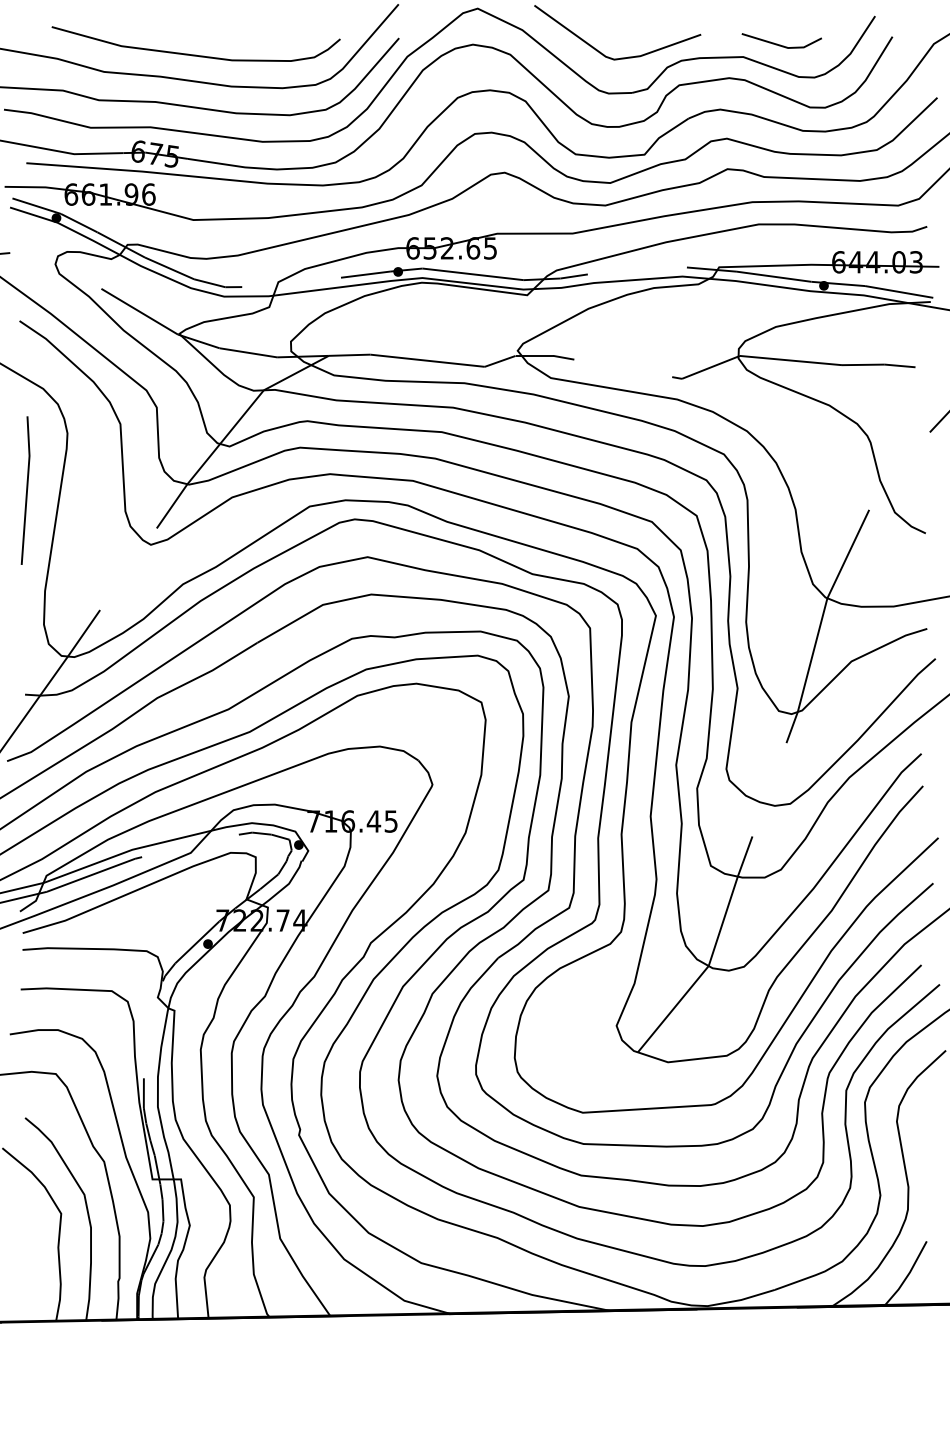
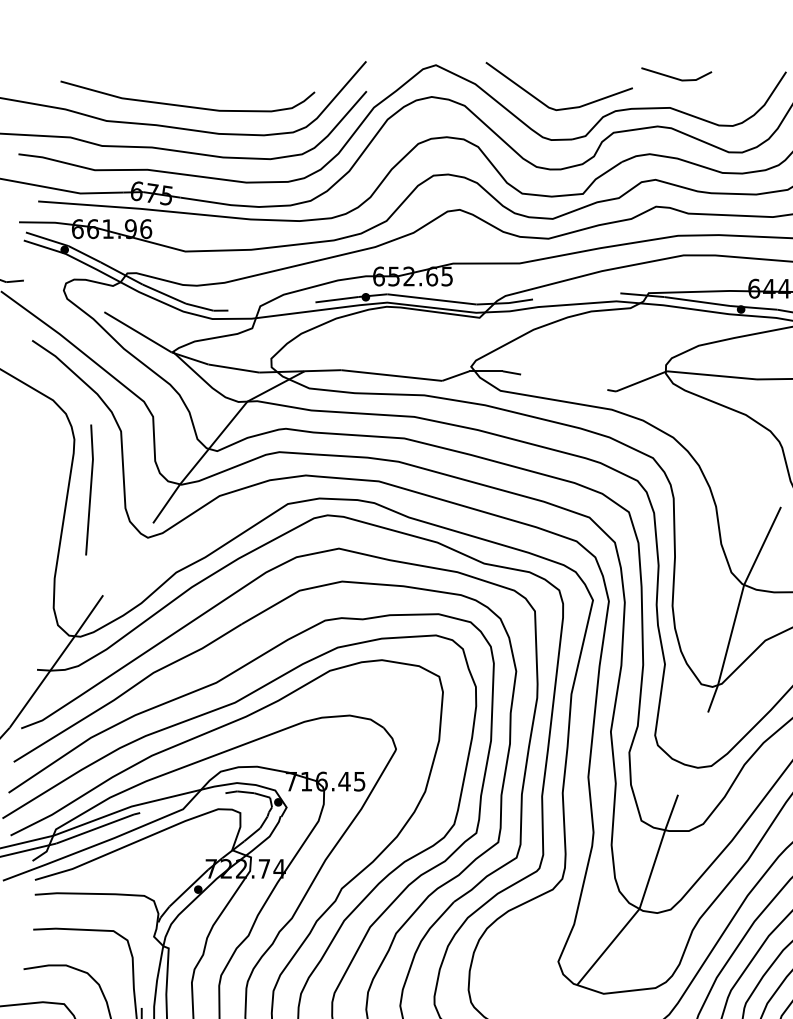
line: (780, 44) -> (675, 77), moved
line: (26, 490) -> (90, 489), moved

